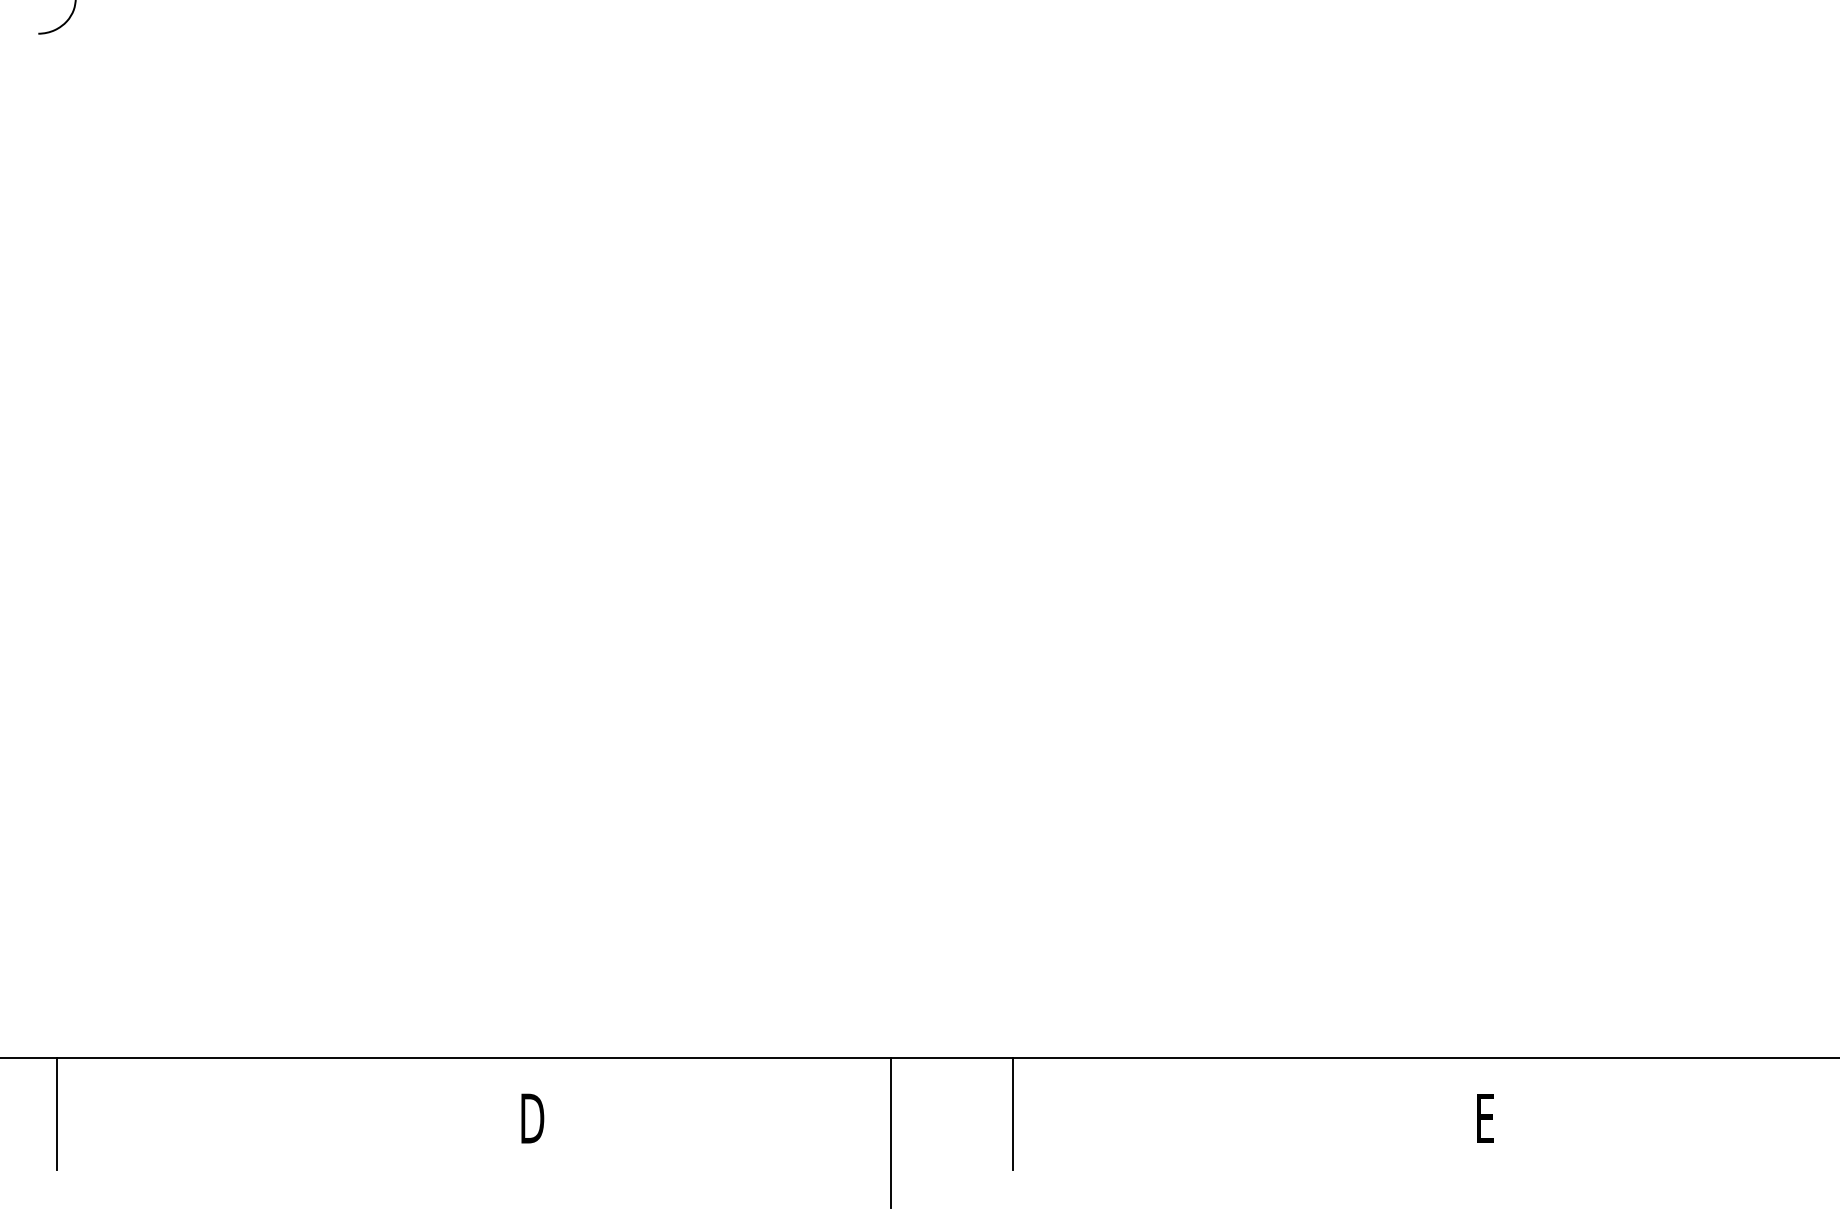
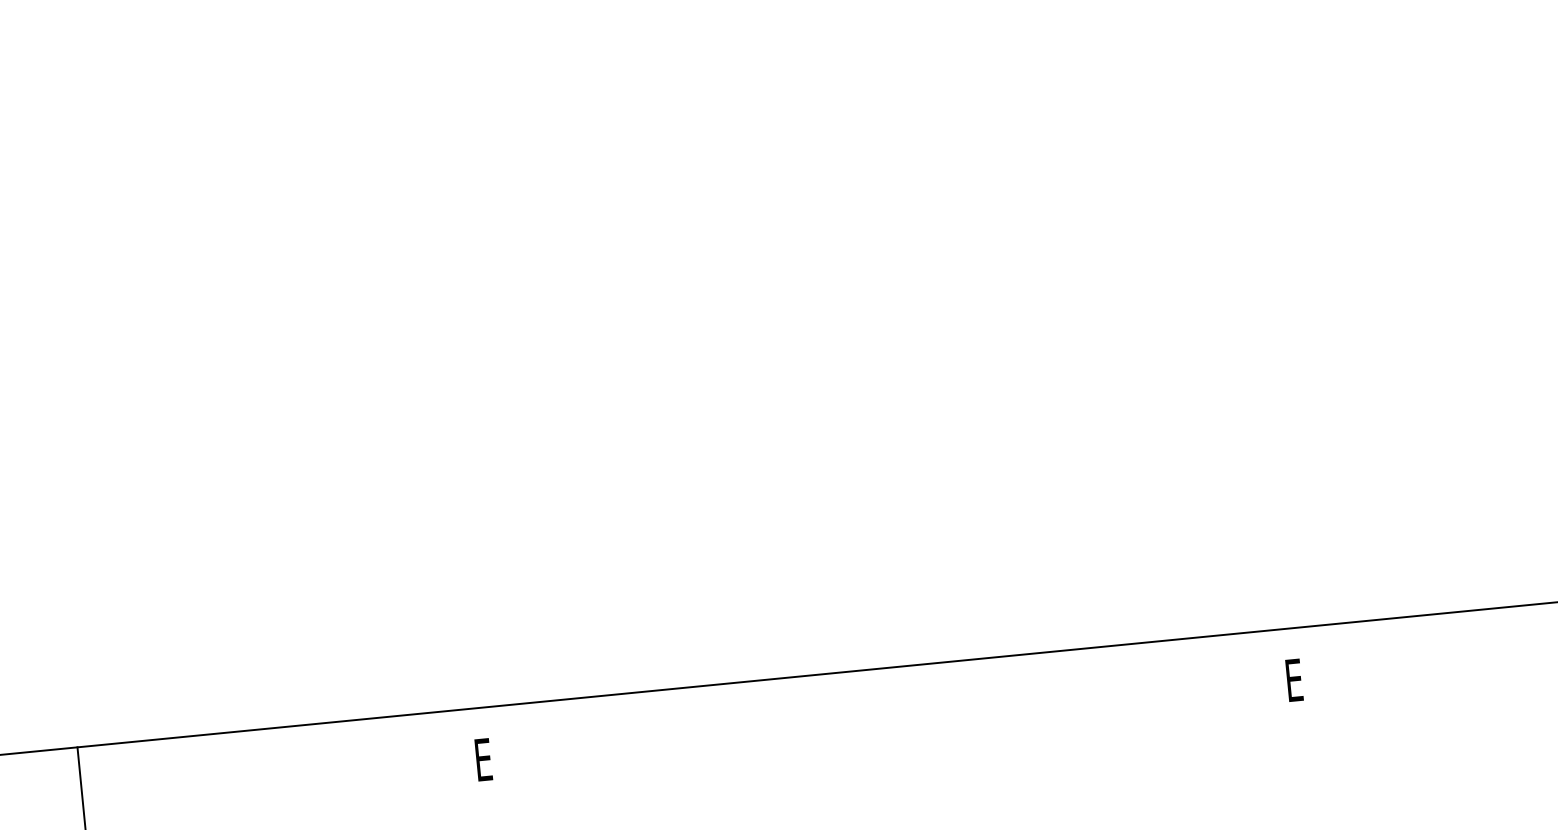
line: (1012, 1113) -> (892, 715), removed
text: (532, 1118) -> (485, 759), D -> E
line: (890, 1132) -> (790, 741), removed

